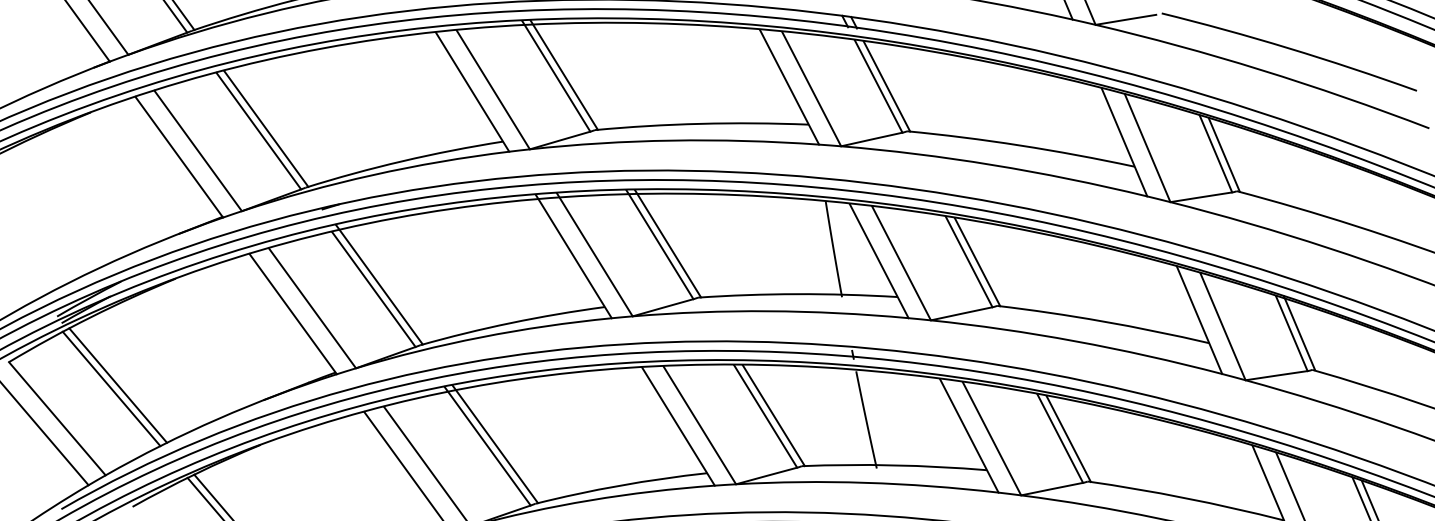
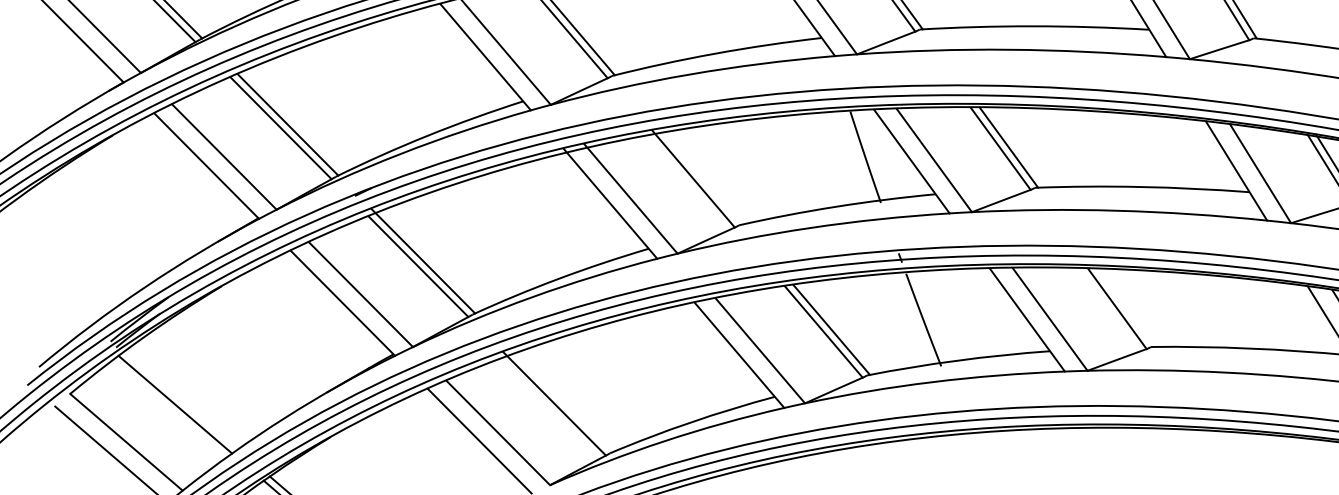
line: (668, 243) -> (701, 176), removed
line: (118, 385) -> (181, 400), removed
line: (1068, 438) -> (1125, 307), removed
line: (495, 444) -> (561, 400), removed

